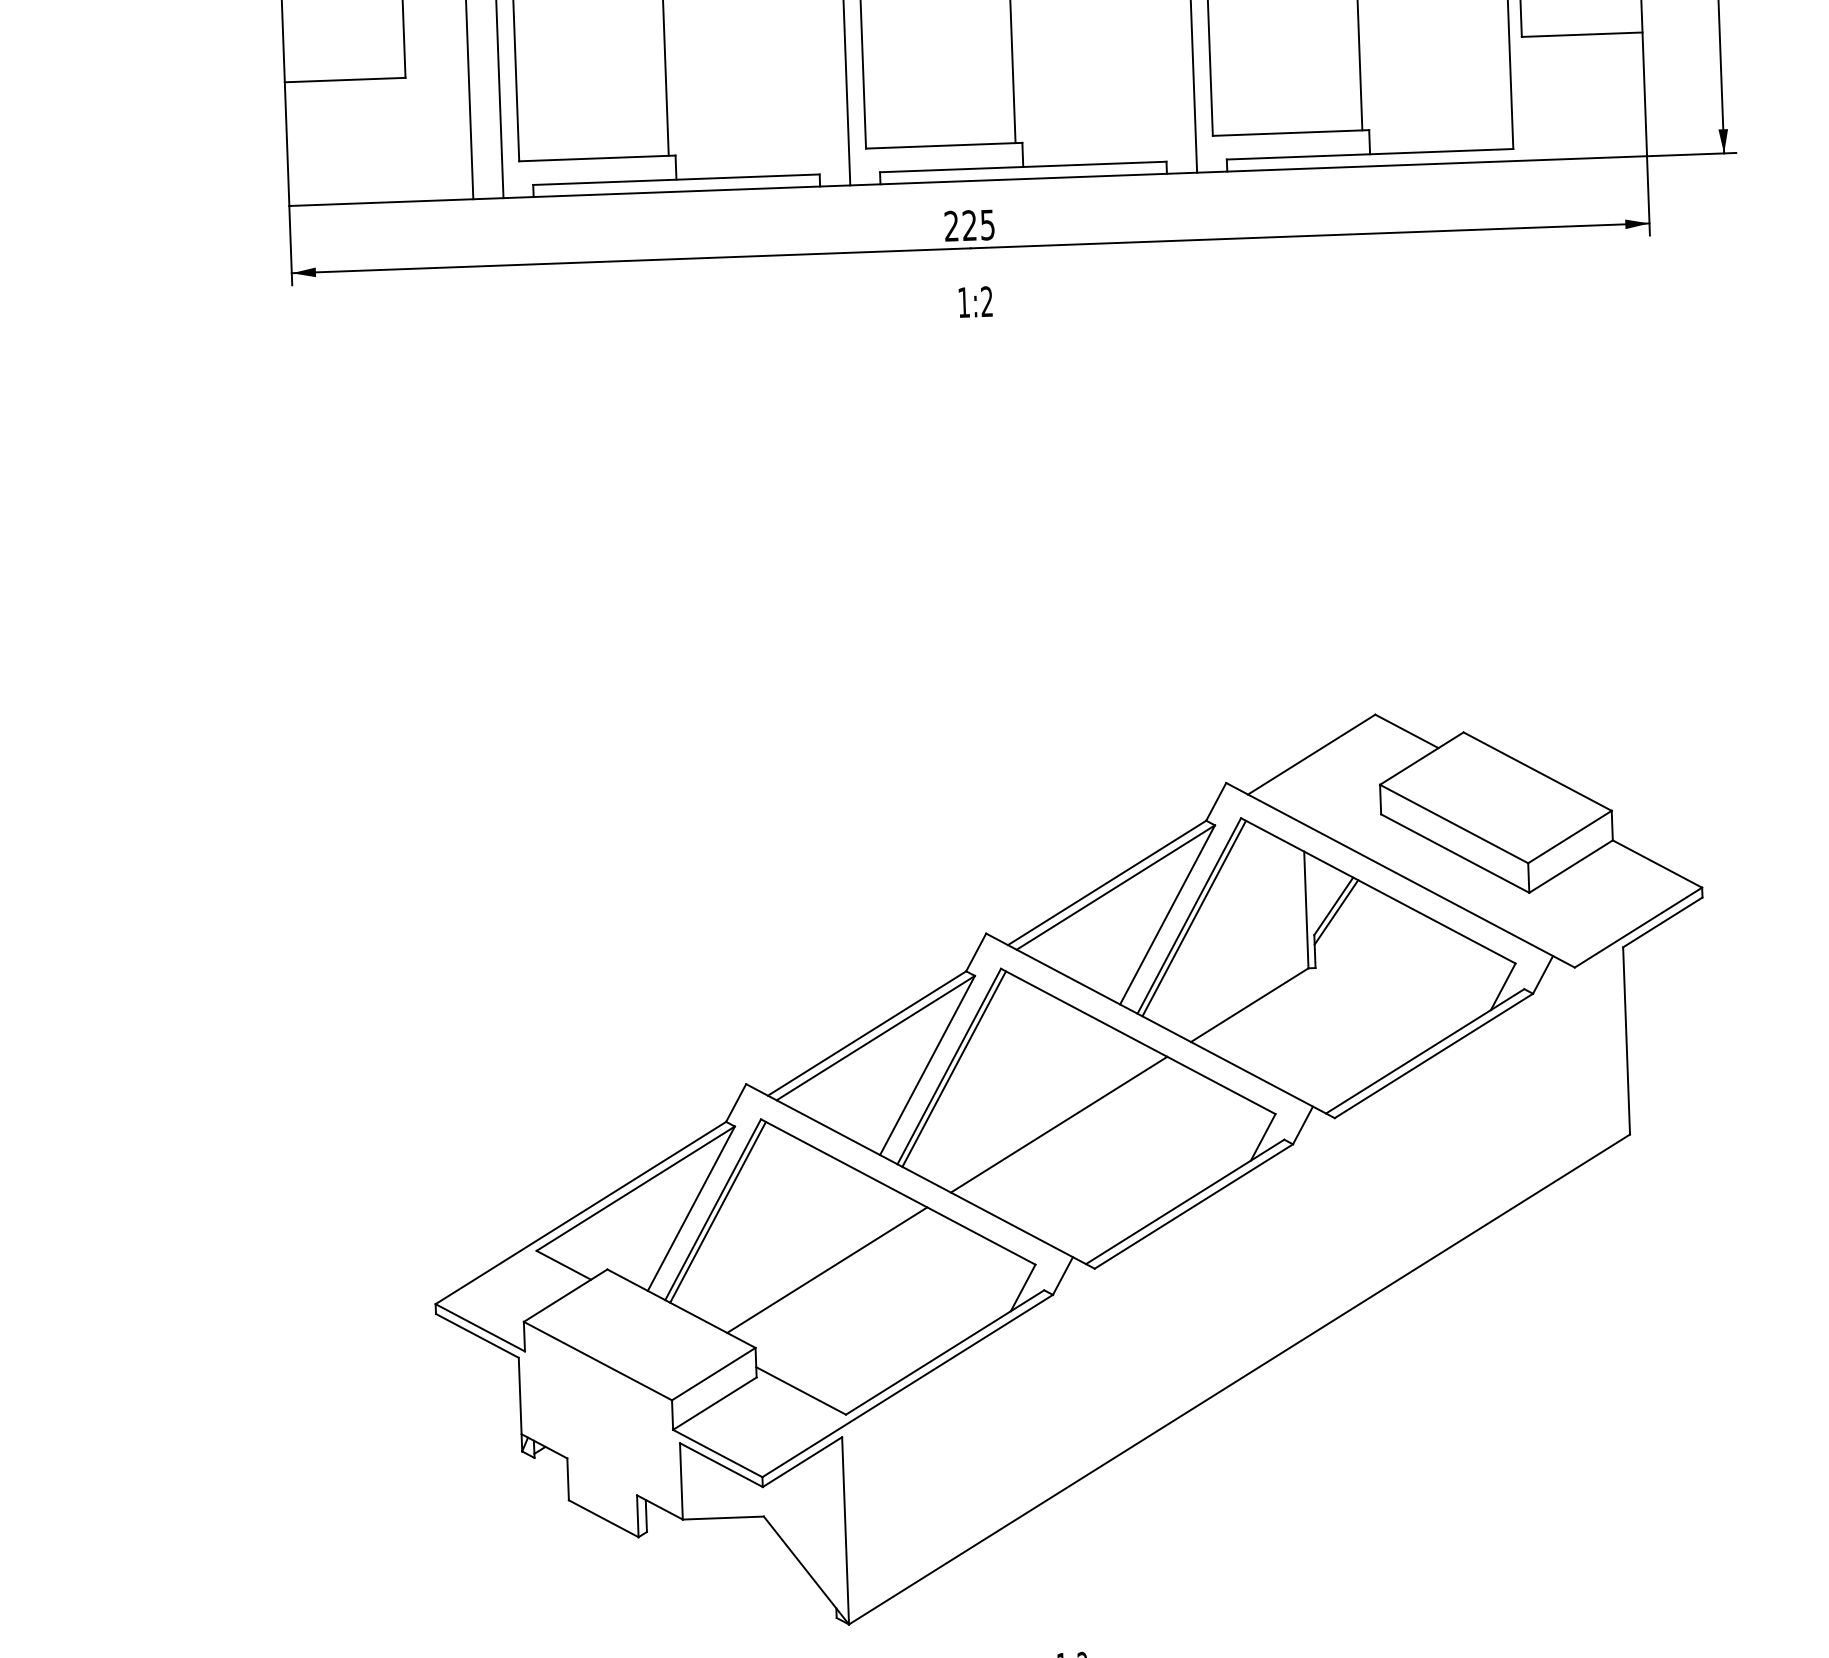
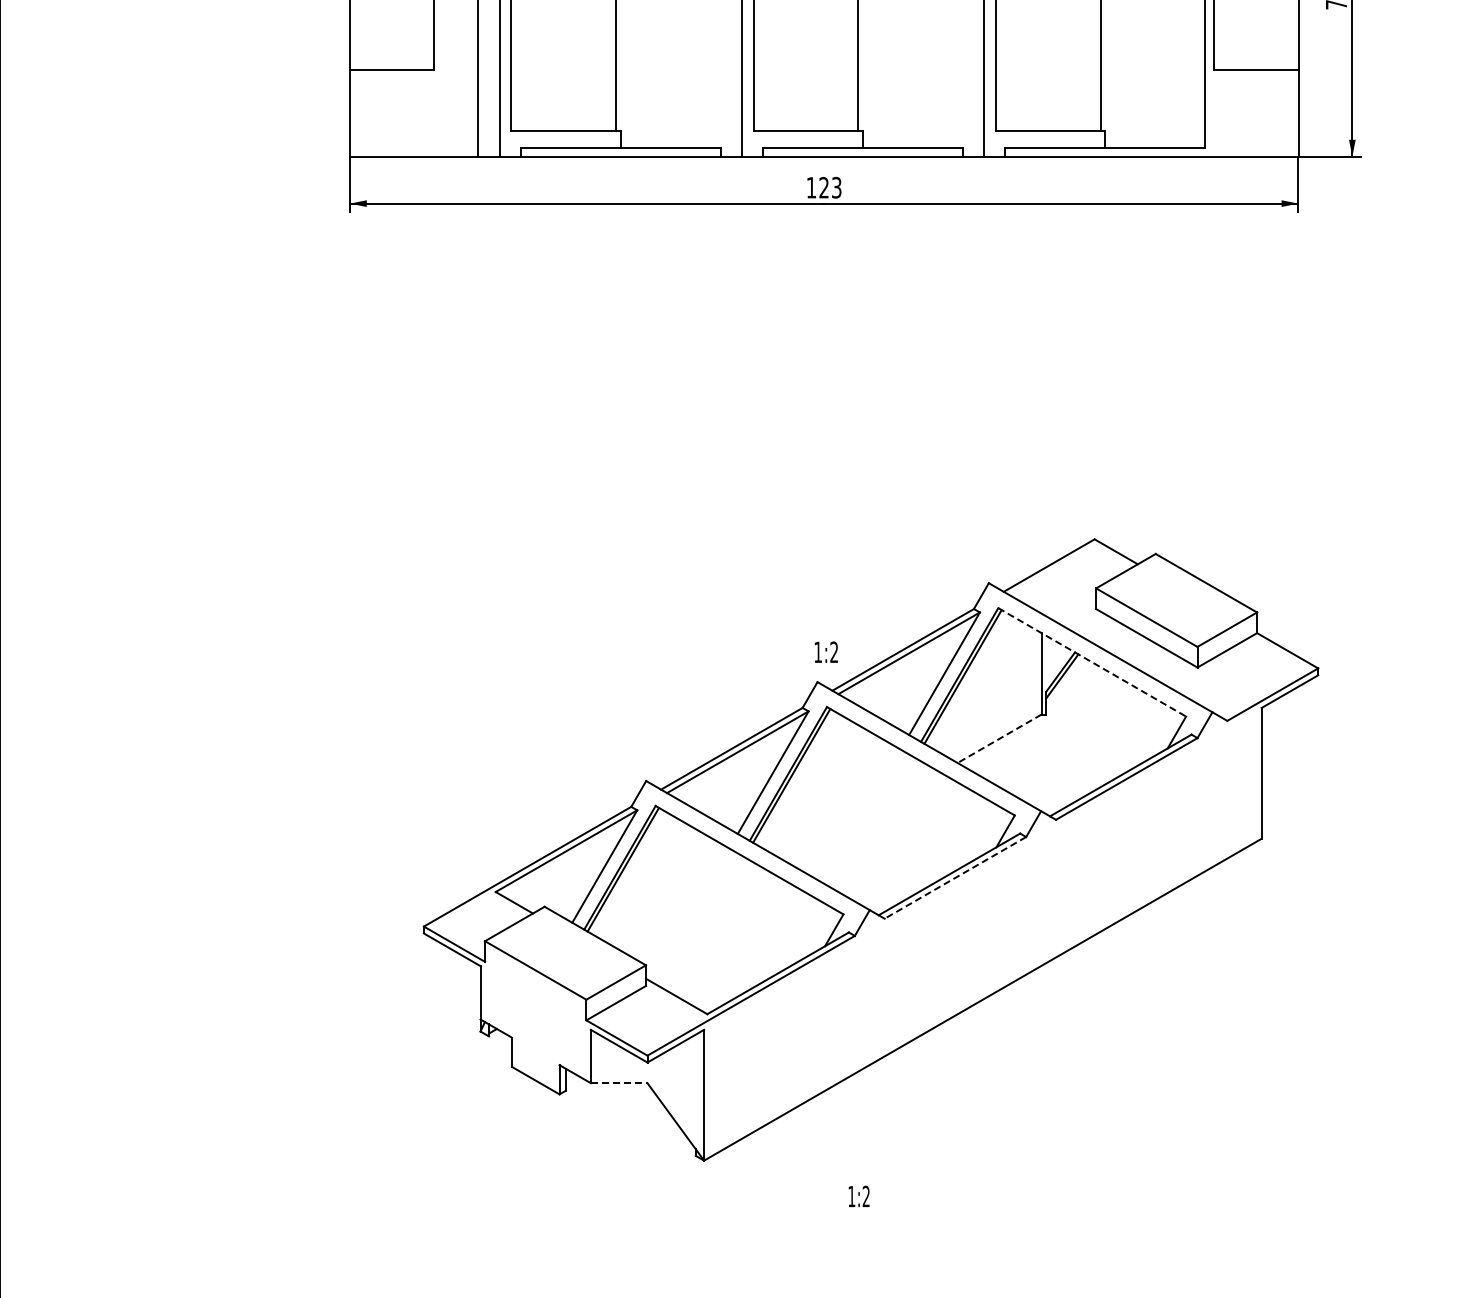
text: (968, 225) -> (823, 187), 225 -> 123
text: (974, 301) -> (825, 651), moved
line: (1378, 891) -> (1092, 662), solid -> dashed
line: (1249, 1006) -> (999, 739), solid -> dashed
line: (1059, 1123) -> (863, 816), removed
line: (1193, 1205) -> (955, 877), solid -> dashed
line: (826, 1269) -> (697, 912), removed
line: (723, 1518) -> (619, 1083), solid -> dashed

